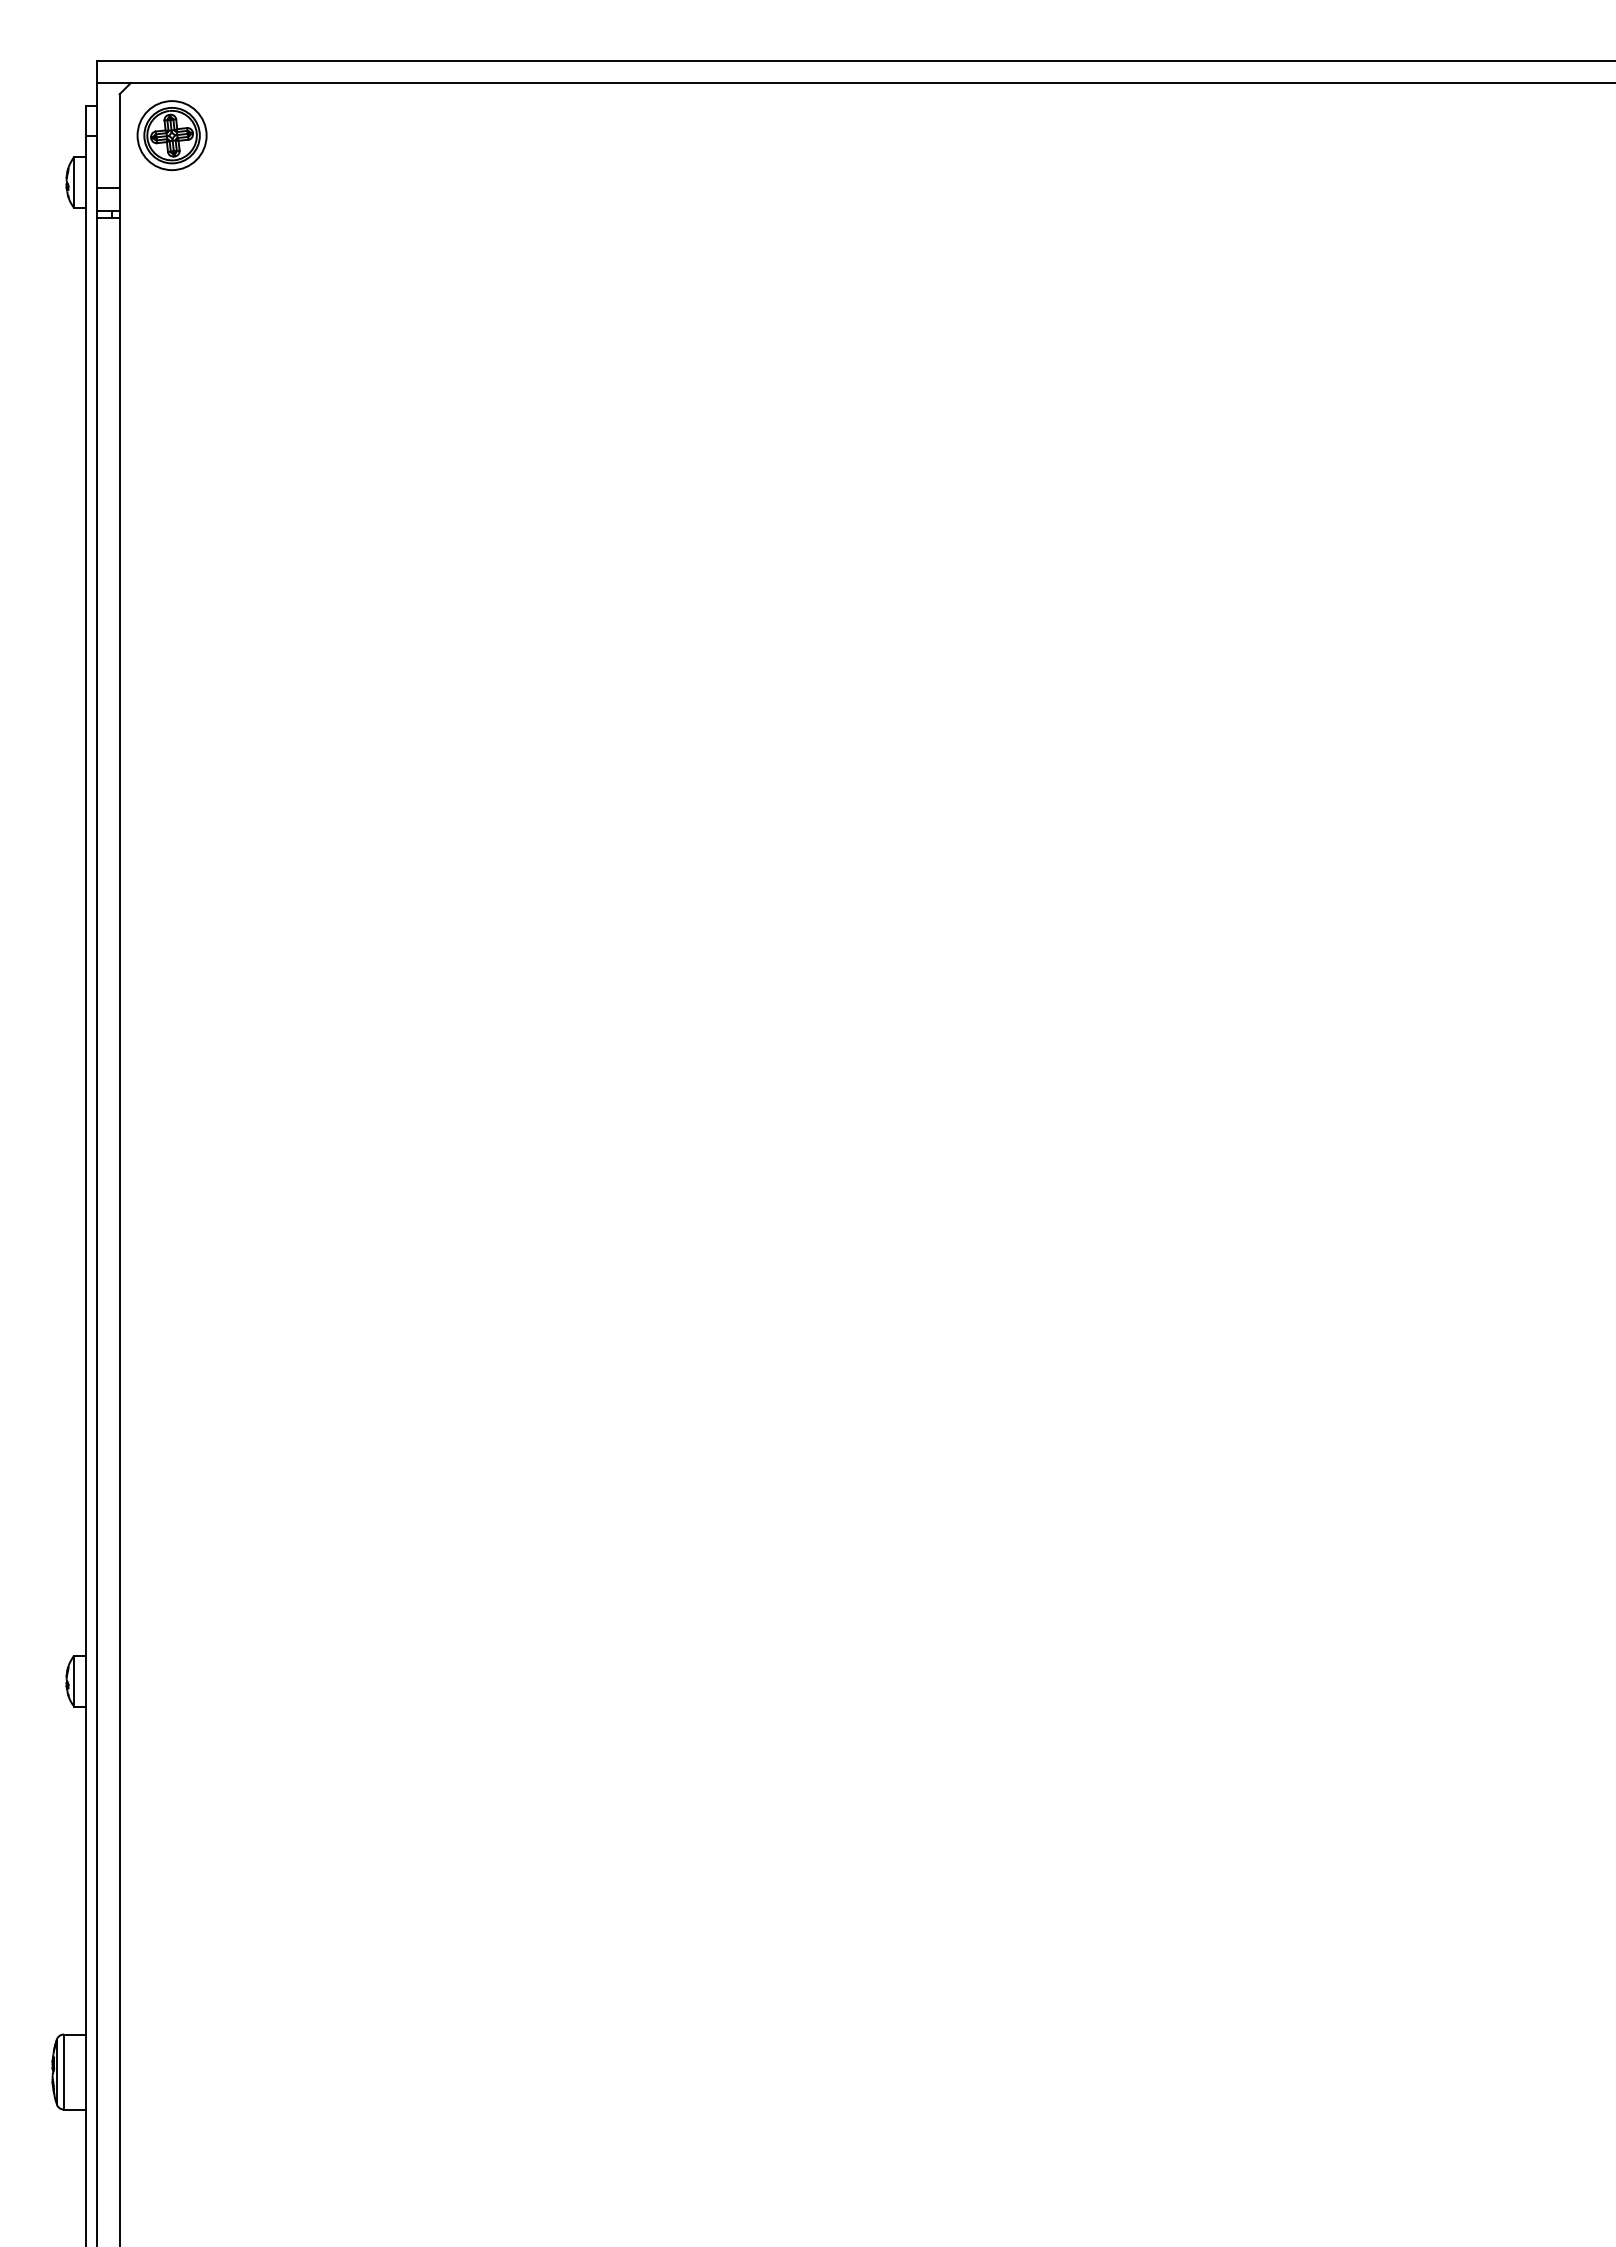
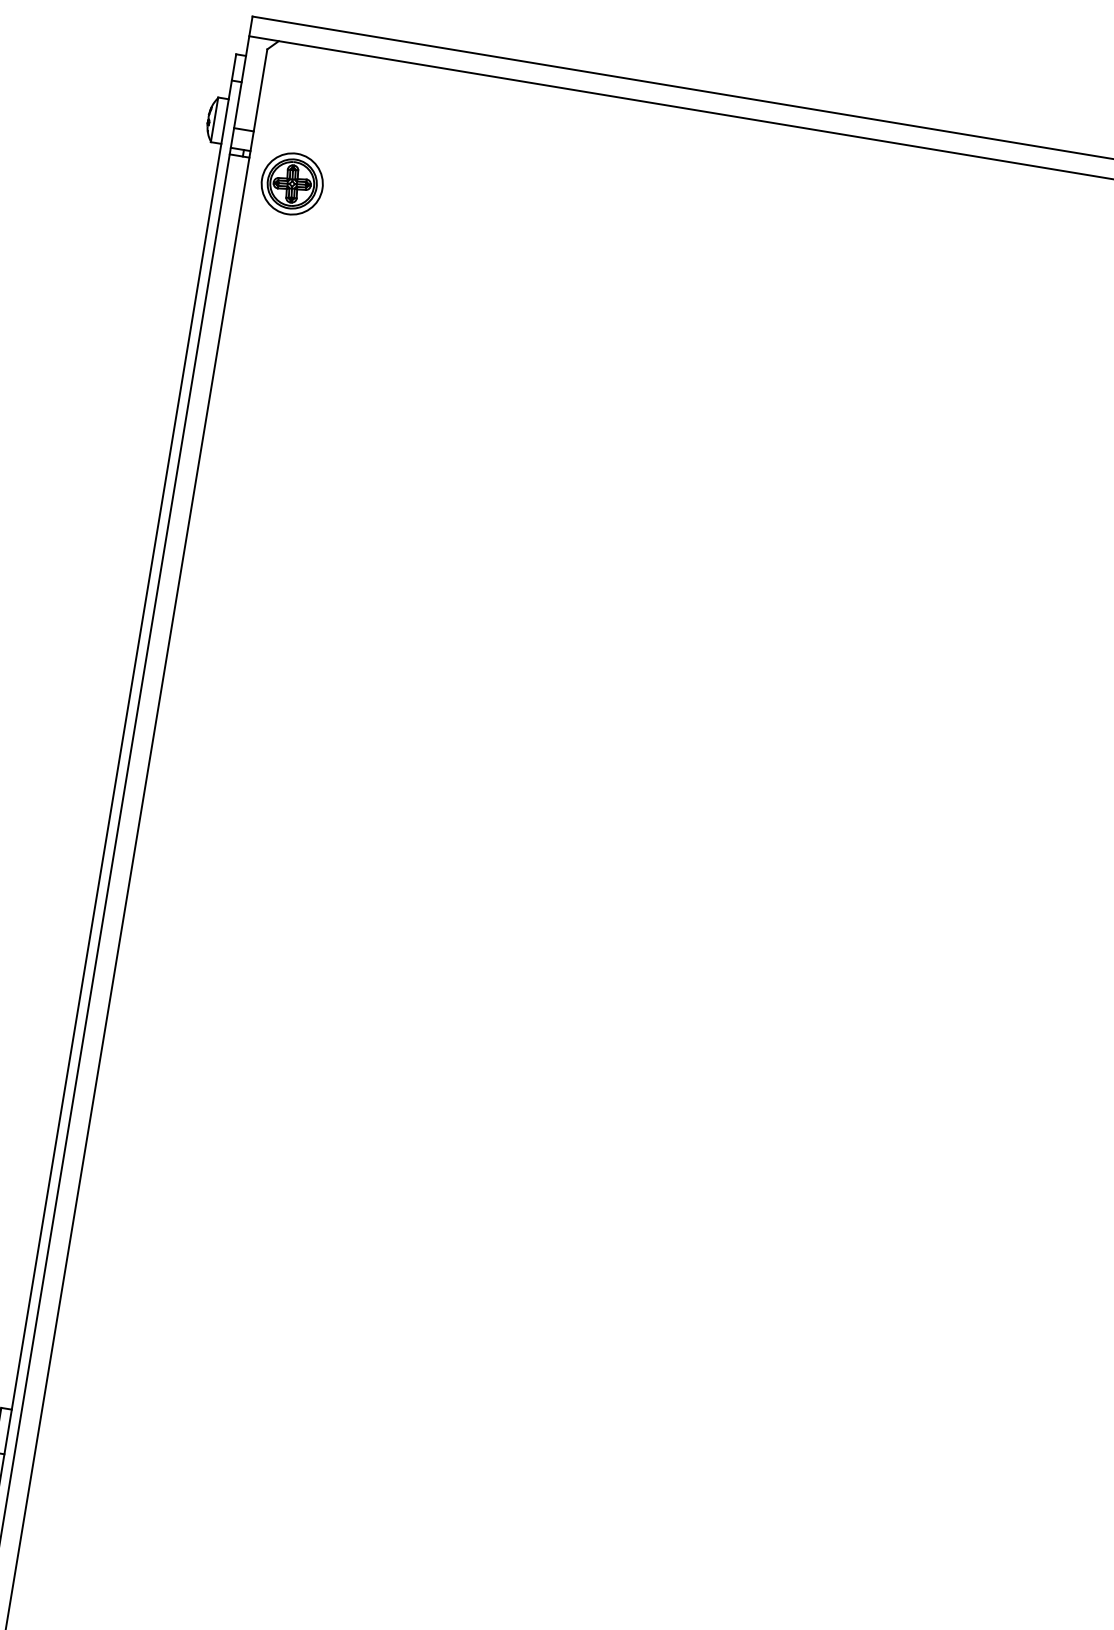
part: (171, 135) -> (291, 183), moved

